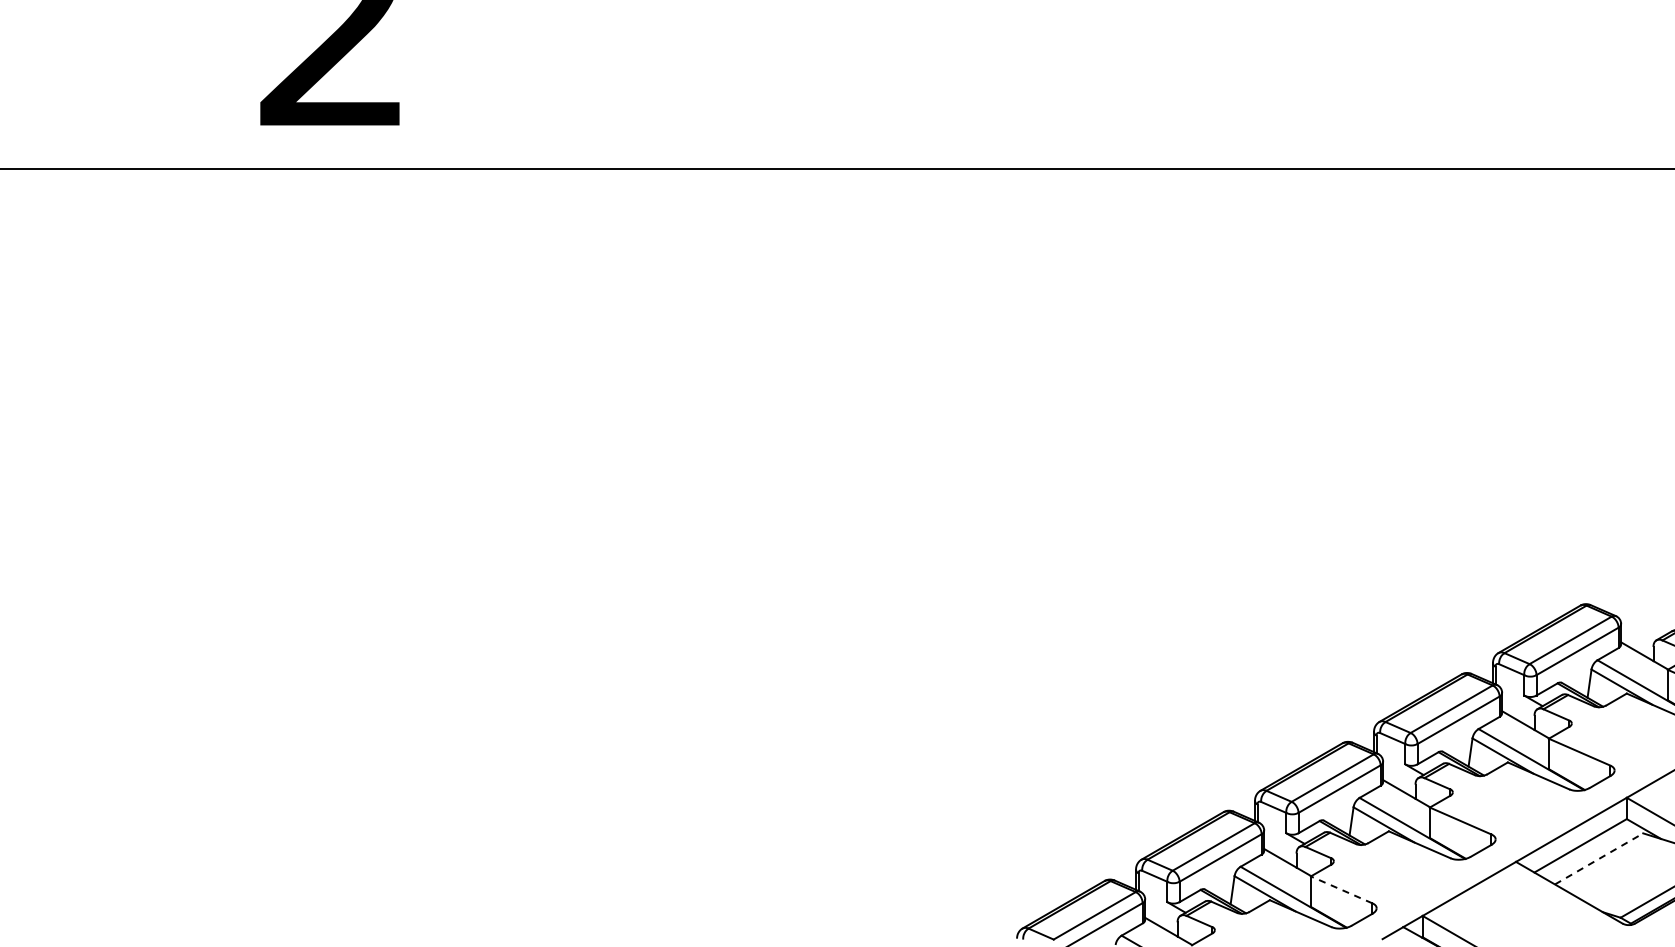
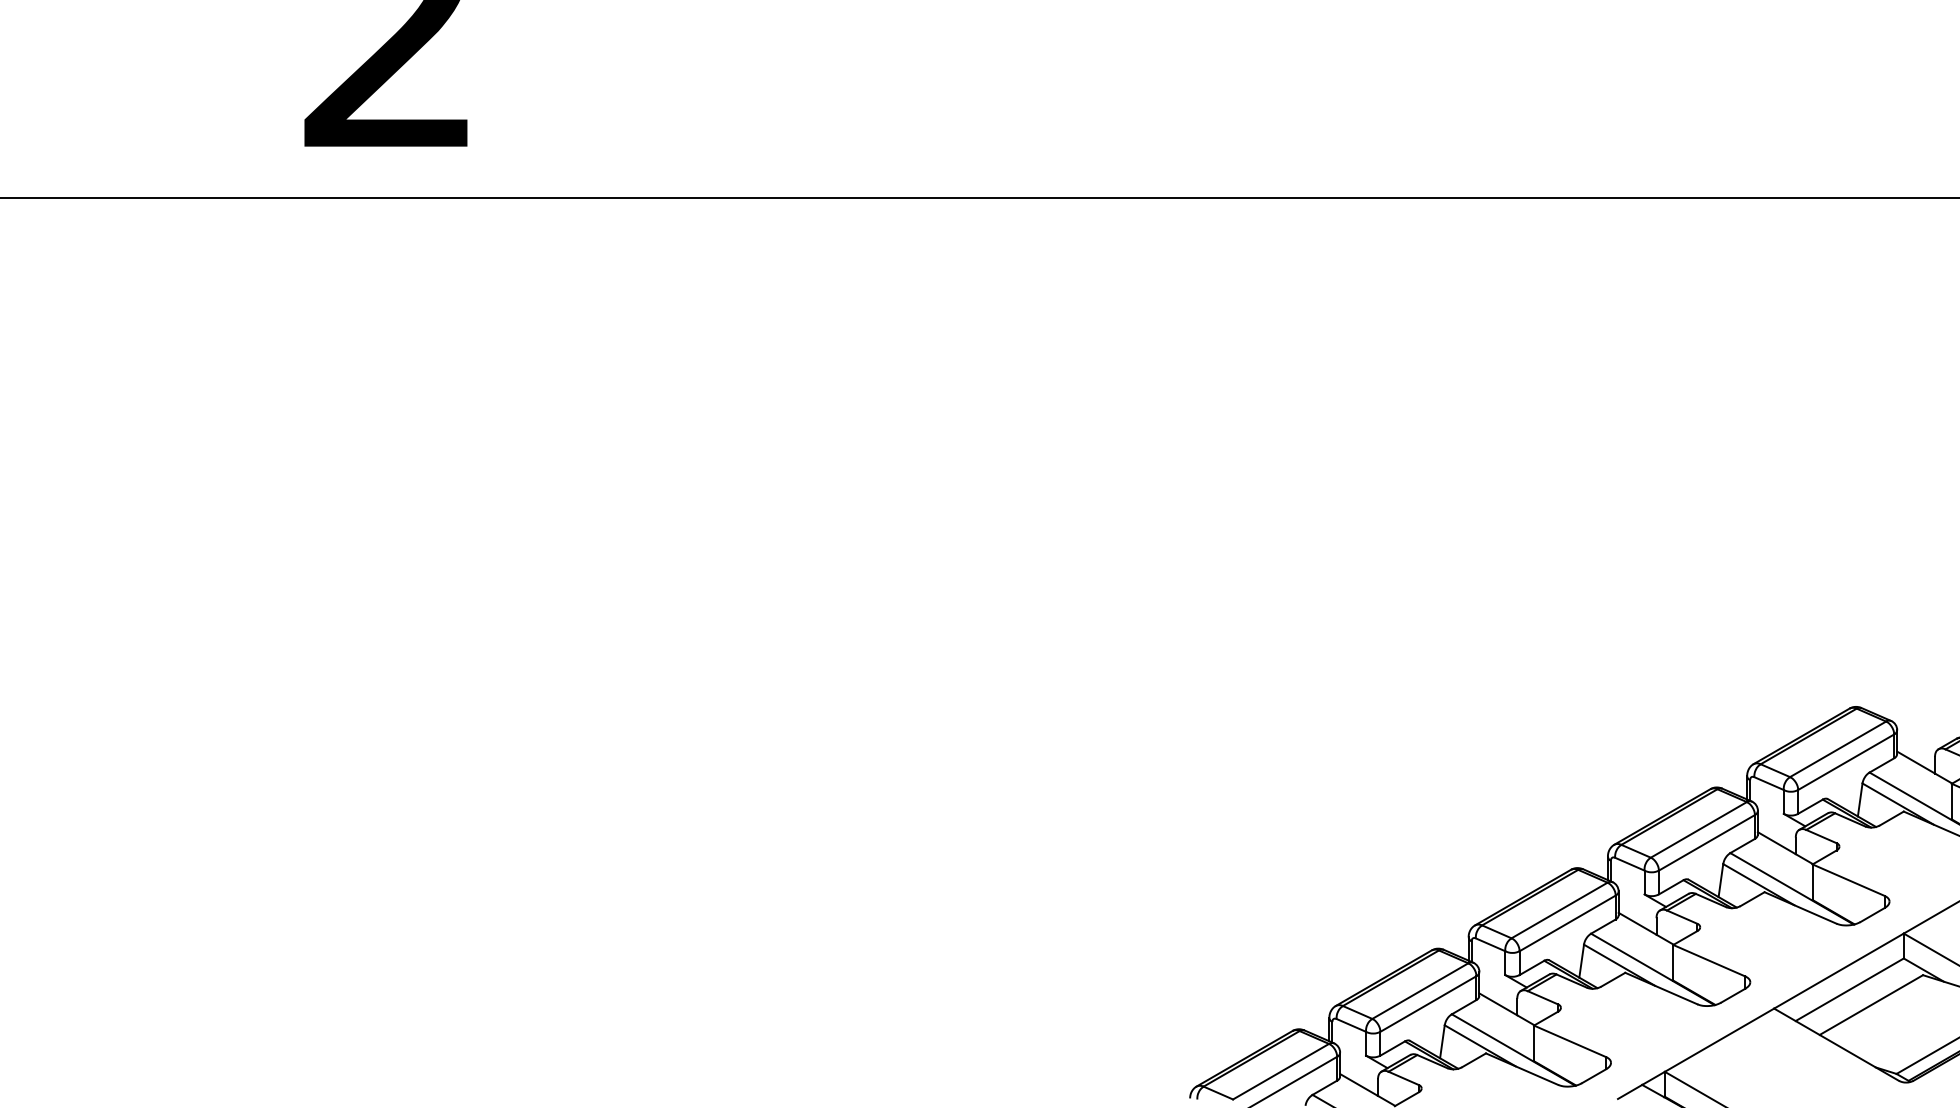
line: (1599, 858) -> (1871, 1004), dashed -> solid
line: (1341, 889) -> (1569, 1040), dashed -> solid

